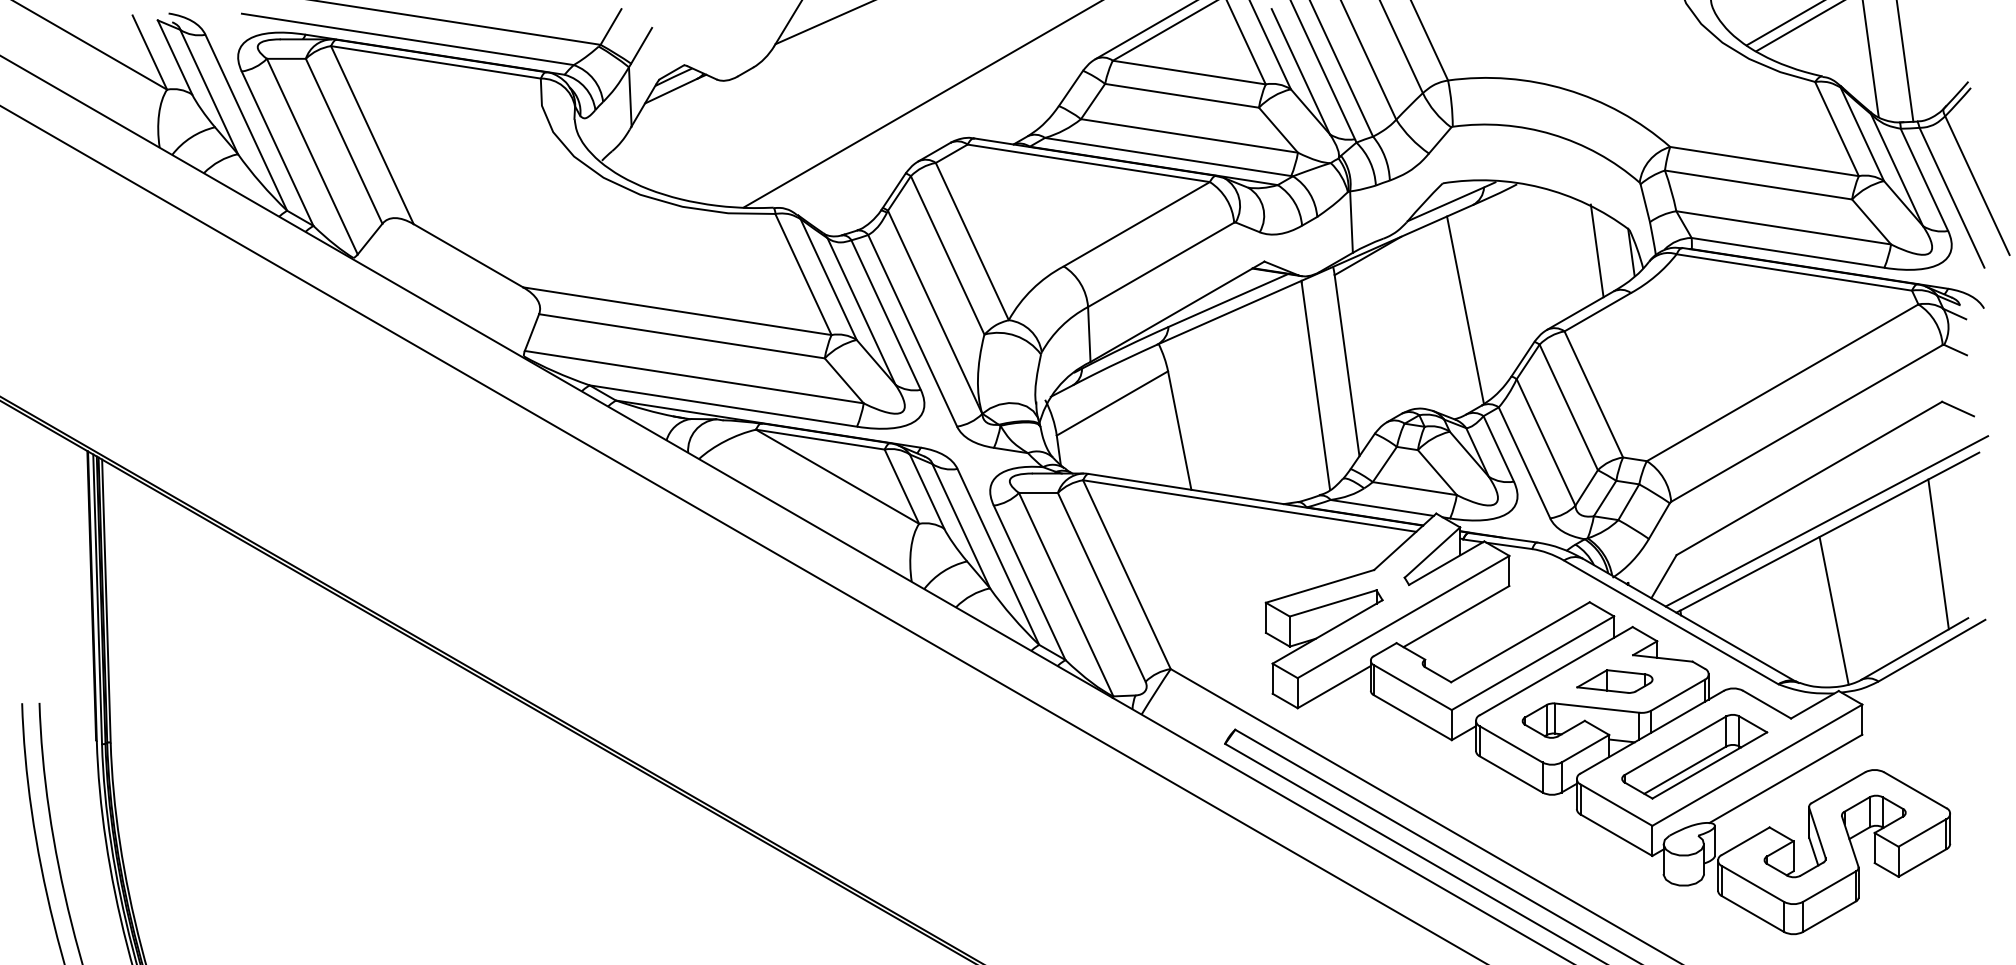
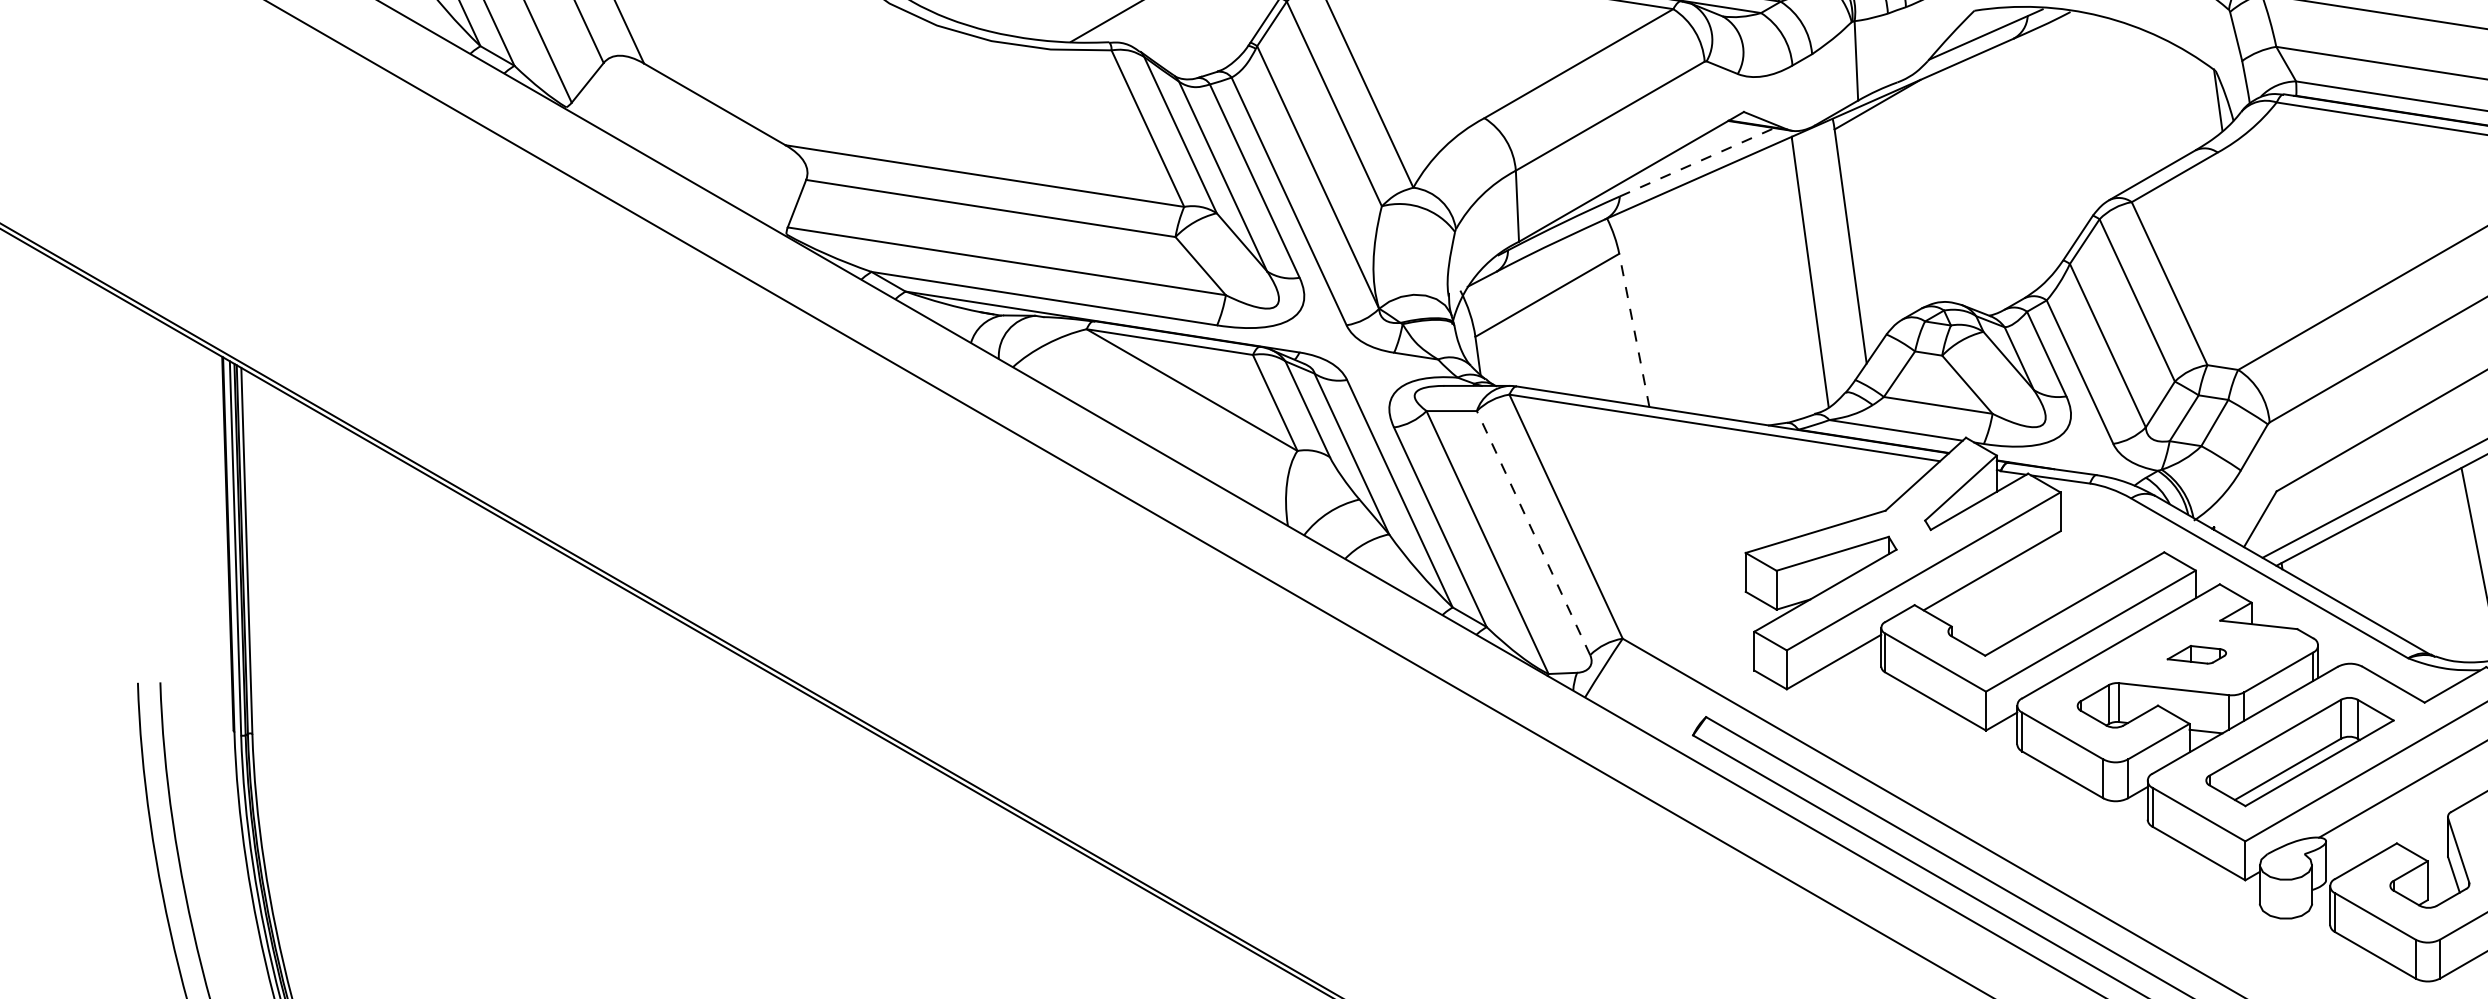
line: (1596, 250) -> (2173, 97), removed
line: (1228, 300) -> (1697, 162), solid -> dashed
line: (1465, 309) -> (2003, 173), removed
line: (1179, 430) -> (1634, 330), solid -> dashed
line: (1101, 586) -> (1533, 531), solid -> dashed
part: (1614, 681) -> (2196, 654), size x0.6

